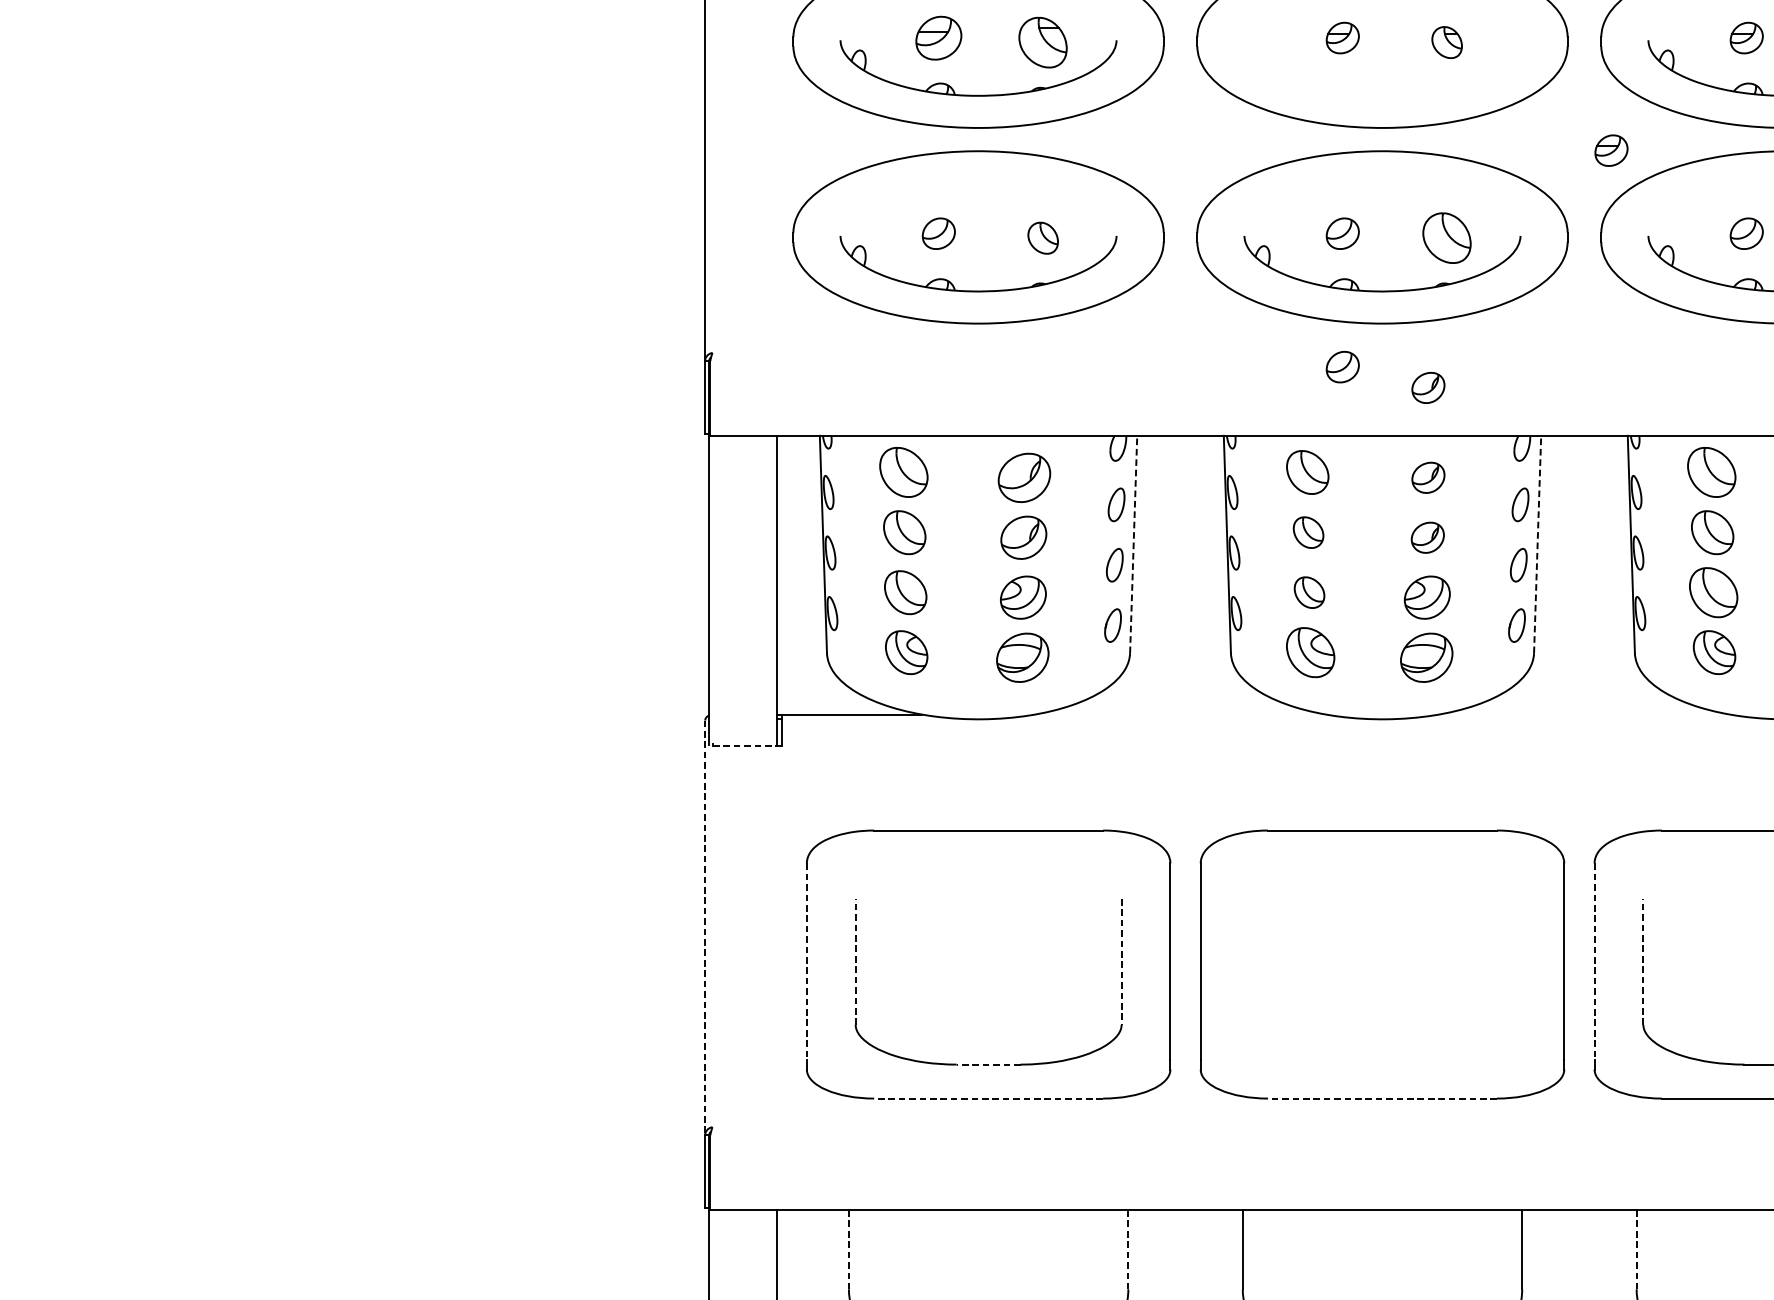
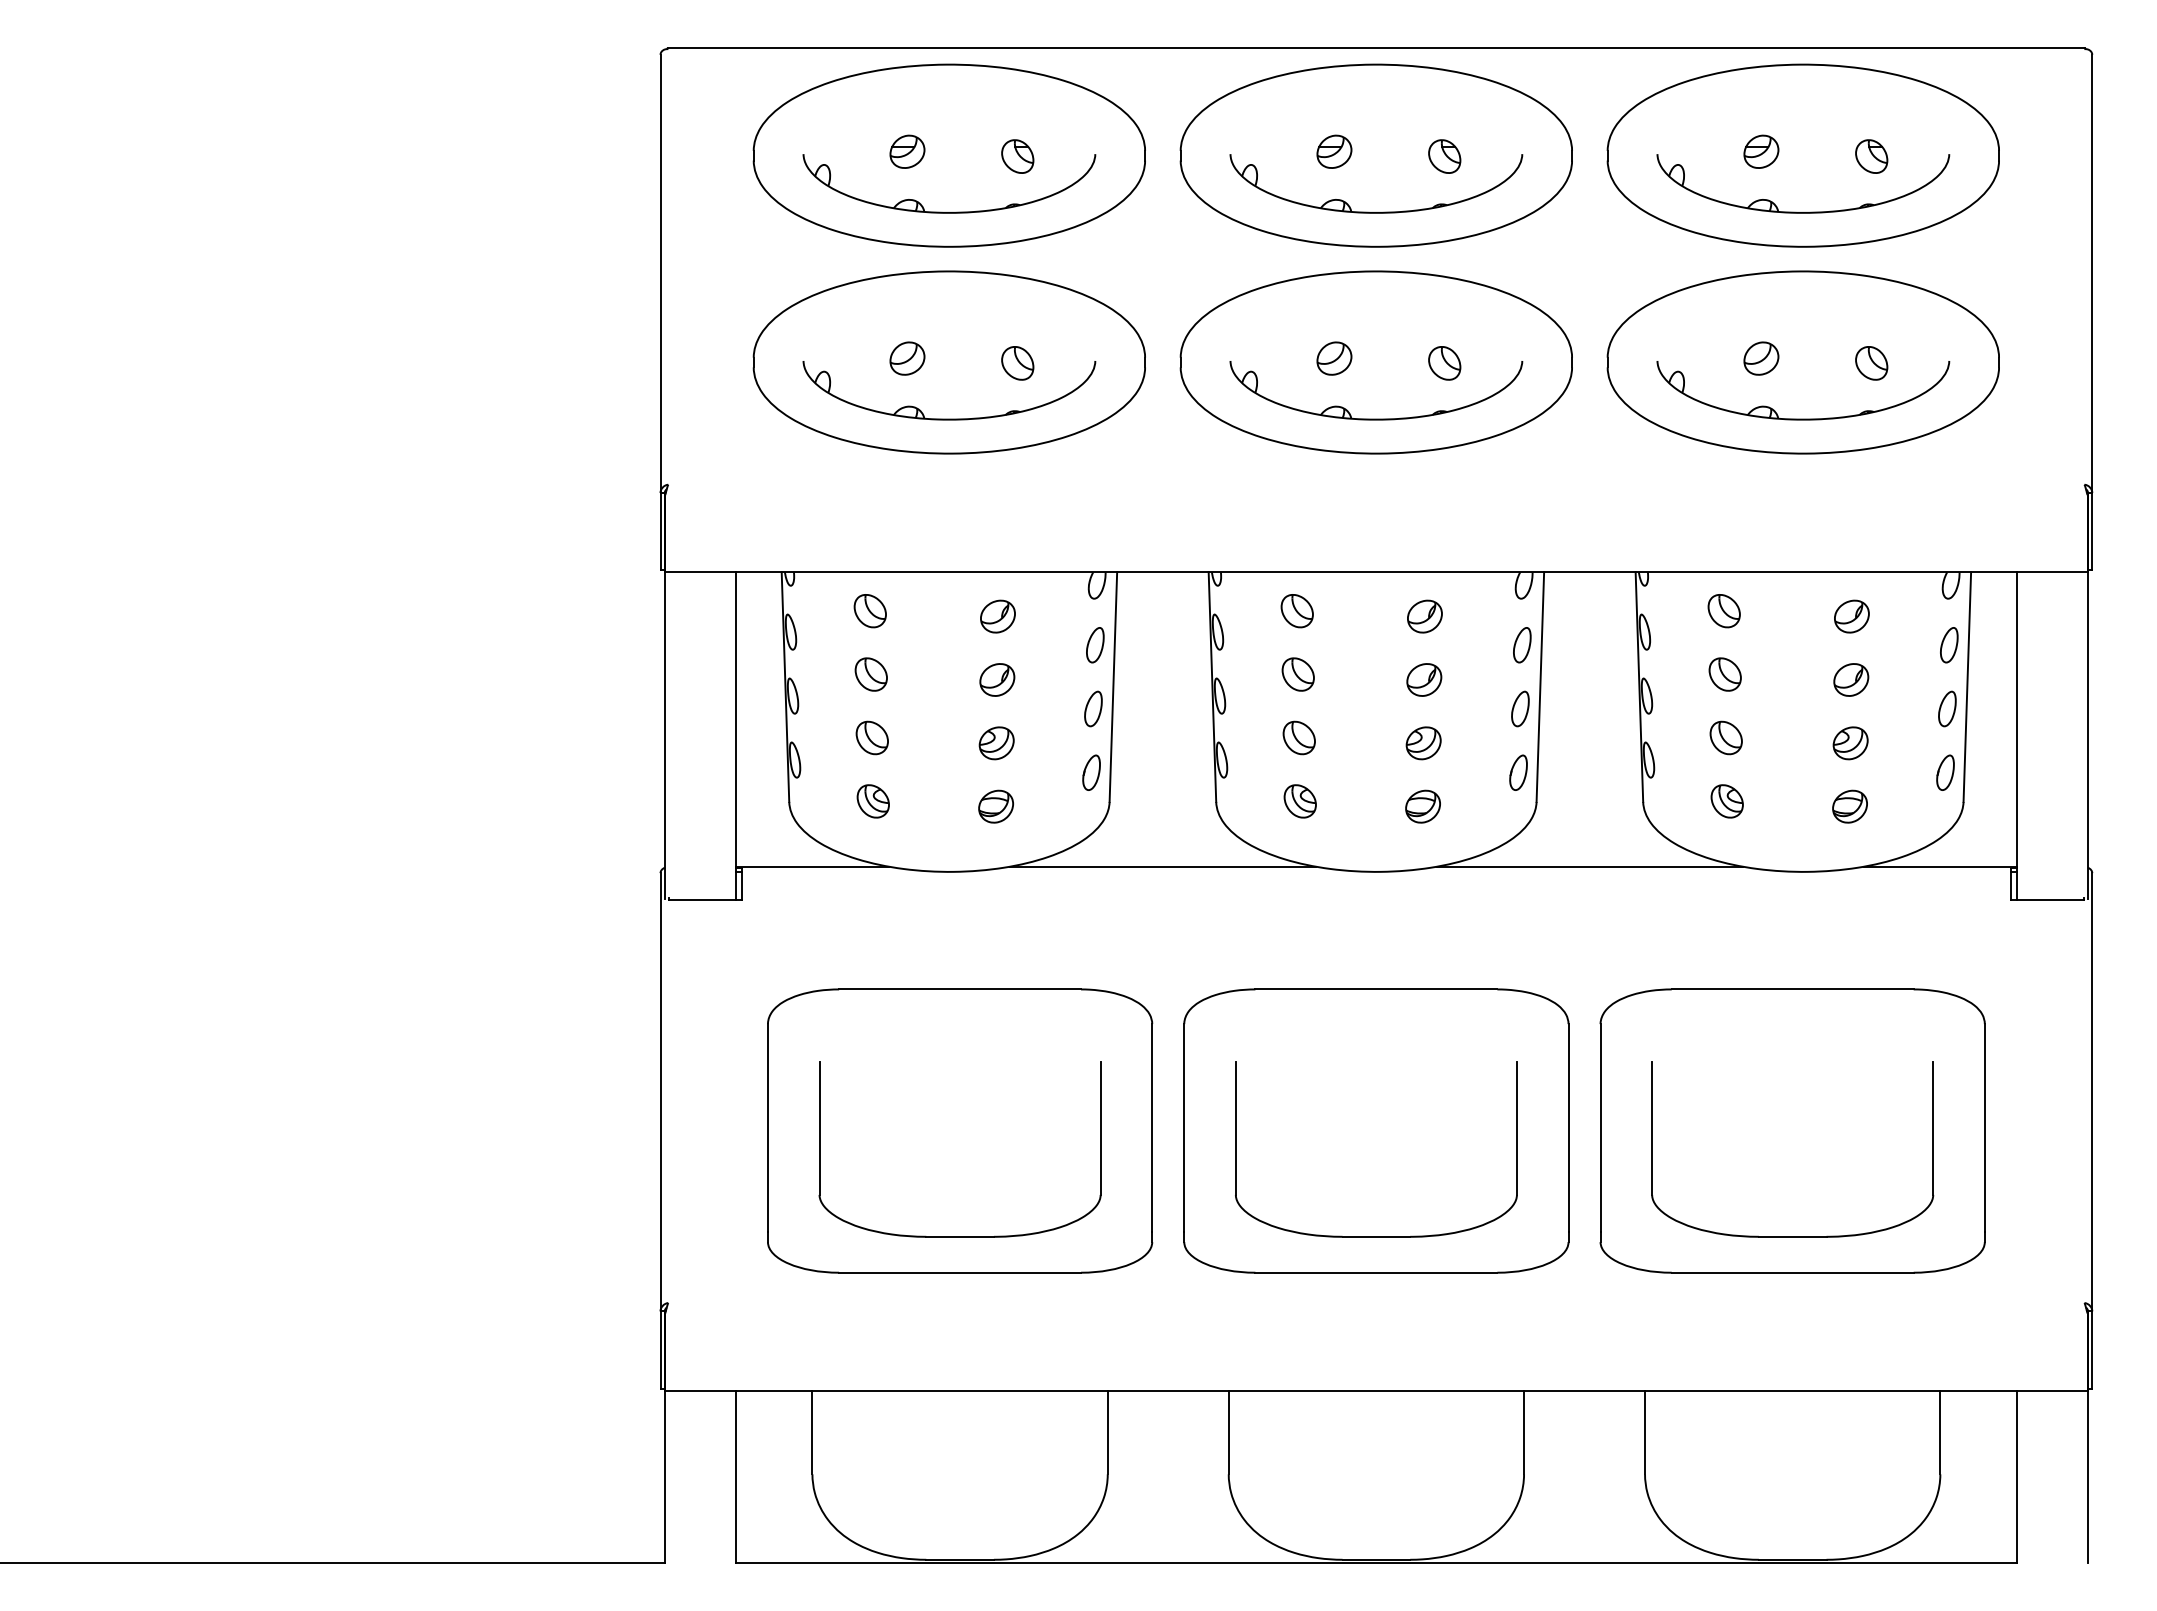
part: (938, 37) -> (907, 151), size x0.71
part: (1042, 42) -> (1017, 156), size x0.62
part: (1375, 94) -> (1369, 211), added
part: (1611, 150) -> (1618, 270), removed
part: (1446, 238) -> (1444, 363), size x0.62
part: (1342, 367) -> (1334, 499), removed
part: (1428, 387) -> (1424, 521), removed
part: (902, 472) -> (869, 611), size x0.62
part: (1306, 472) -> (1296, 611), size x0.71
part: (1710, 472) -> (1723, 611), size x0.62
part: (1024, 477) -> (997, 616), size x0.62
part: (903, 532) -> (870, 674), size x0.71
part: (1711, 532) -> (1724, 674), size x0.71
part: (1024, 537) -> (997, 679), size x0.71
line: (1133, 544) -> (1113, 687), dashed -> solid
line: (1537, 544) -> (1540, 687), dashed -> solid
part: (904, 592) -> (871, 737), size x0.71
part: (1712, 592) -> (1725, 737), size x0.62
part: (1023, 597) -> (996, 743), size x0.71
part: (1427, 597) -> (1423, 743), size x0.71
part: (905, 652) -> (872, 801), size x0.71
part: (1309, 652) -> (1299, 801), size x0.62
part: (1713, 652) -> (1726, 801), size x0.71
part: (1022, 657) -> (995, 806), size x0.62
part: (1426, 657) -> (1422, 806), size x0.62
line: (1180, 714) -> (1162, 866), added
line: (1584, 714) -> (1589, 866), added
line: (747, 745) -> (705, 899), dashed -> solid
line: (705, 928) -> (660, 1092), dashed -> solid
line: (806, 962) -> (767, 1128), dashed -> solid
line: (855, 962) -> (819, 1128), dashed -> solid
line: (1121, 962) -> (1100, 1128), dashed -> solid
line: (1594, 962) -> (1600, 1128), dashed -> solid
line: (1643, 962) -> (1652, 1128), dashed -> solid
line: (989, 1064) -> (960, 1236), dashed -> solid
part: (1382, 1064) -> (1376, 1236), added
line: (989, 1098) -> (960, 1272), dashed -> solid
line: (1382, 1098) -> (1376, 1272), dashed -> solid
line: (848, 1249) -> (812, 1432), dashed -> solid
line: (1128, 1249) -> (1107, 1432), dashed -> solid
line: (1637, 1249) -> (1645, 1432), dashed -> solid

